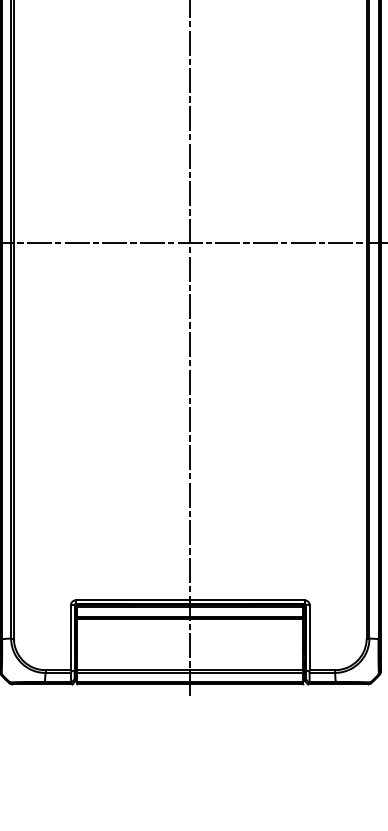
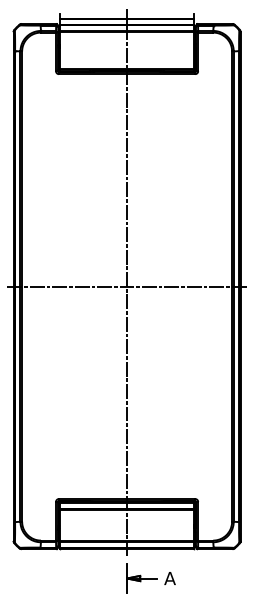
part: (229, 733) -> (150, 578), added

